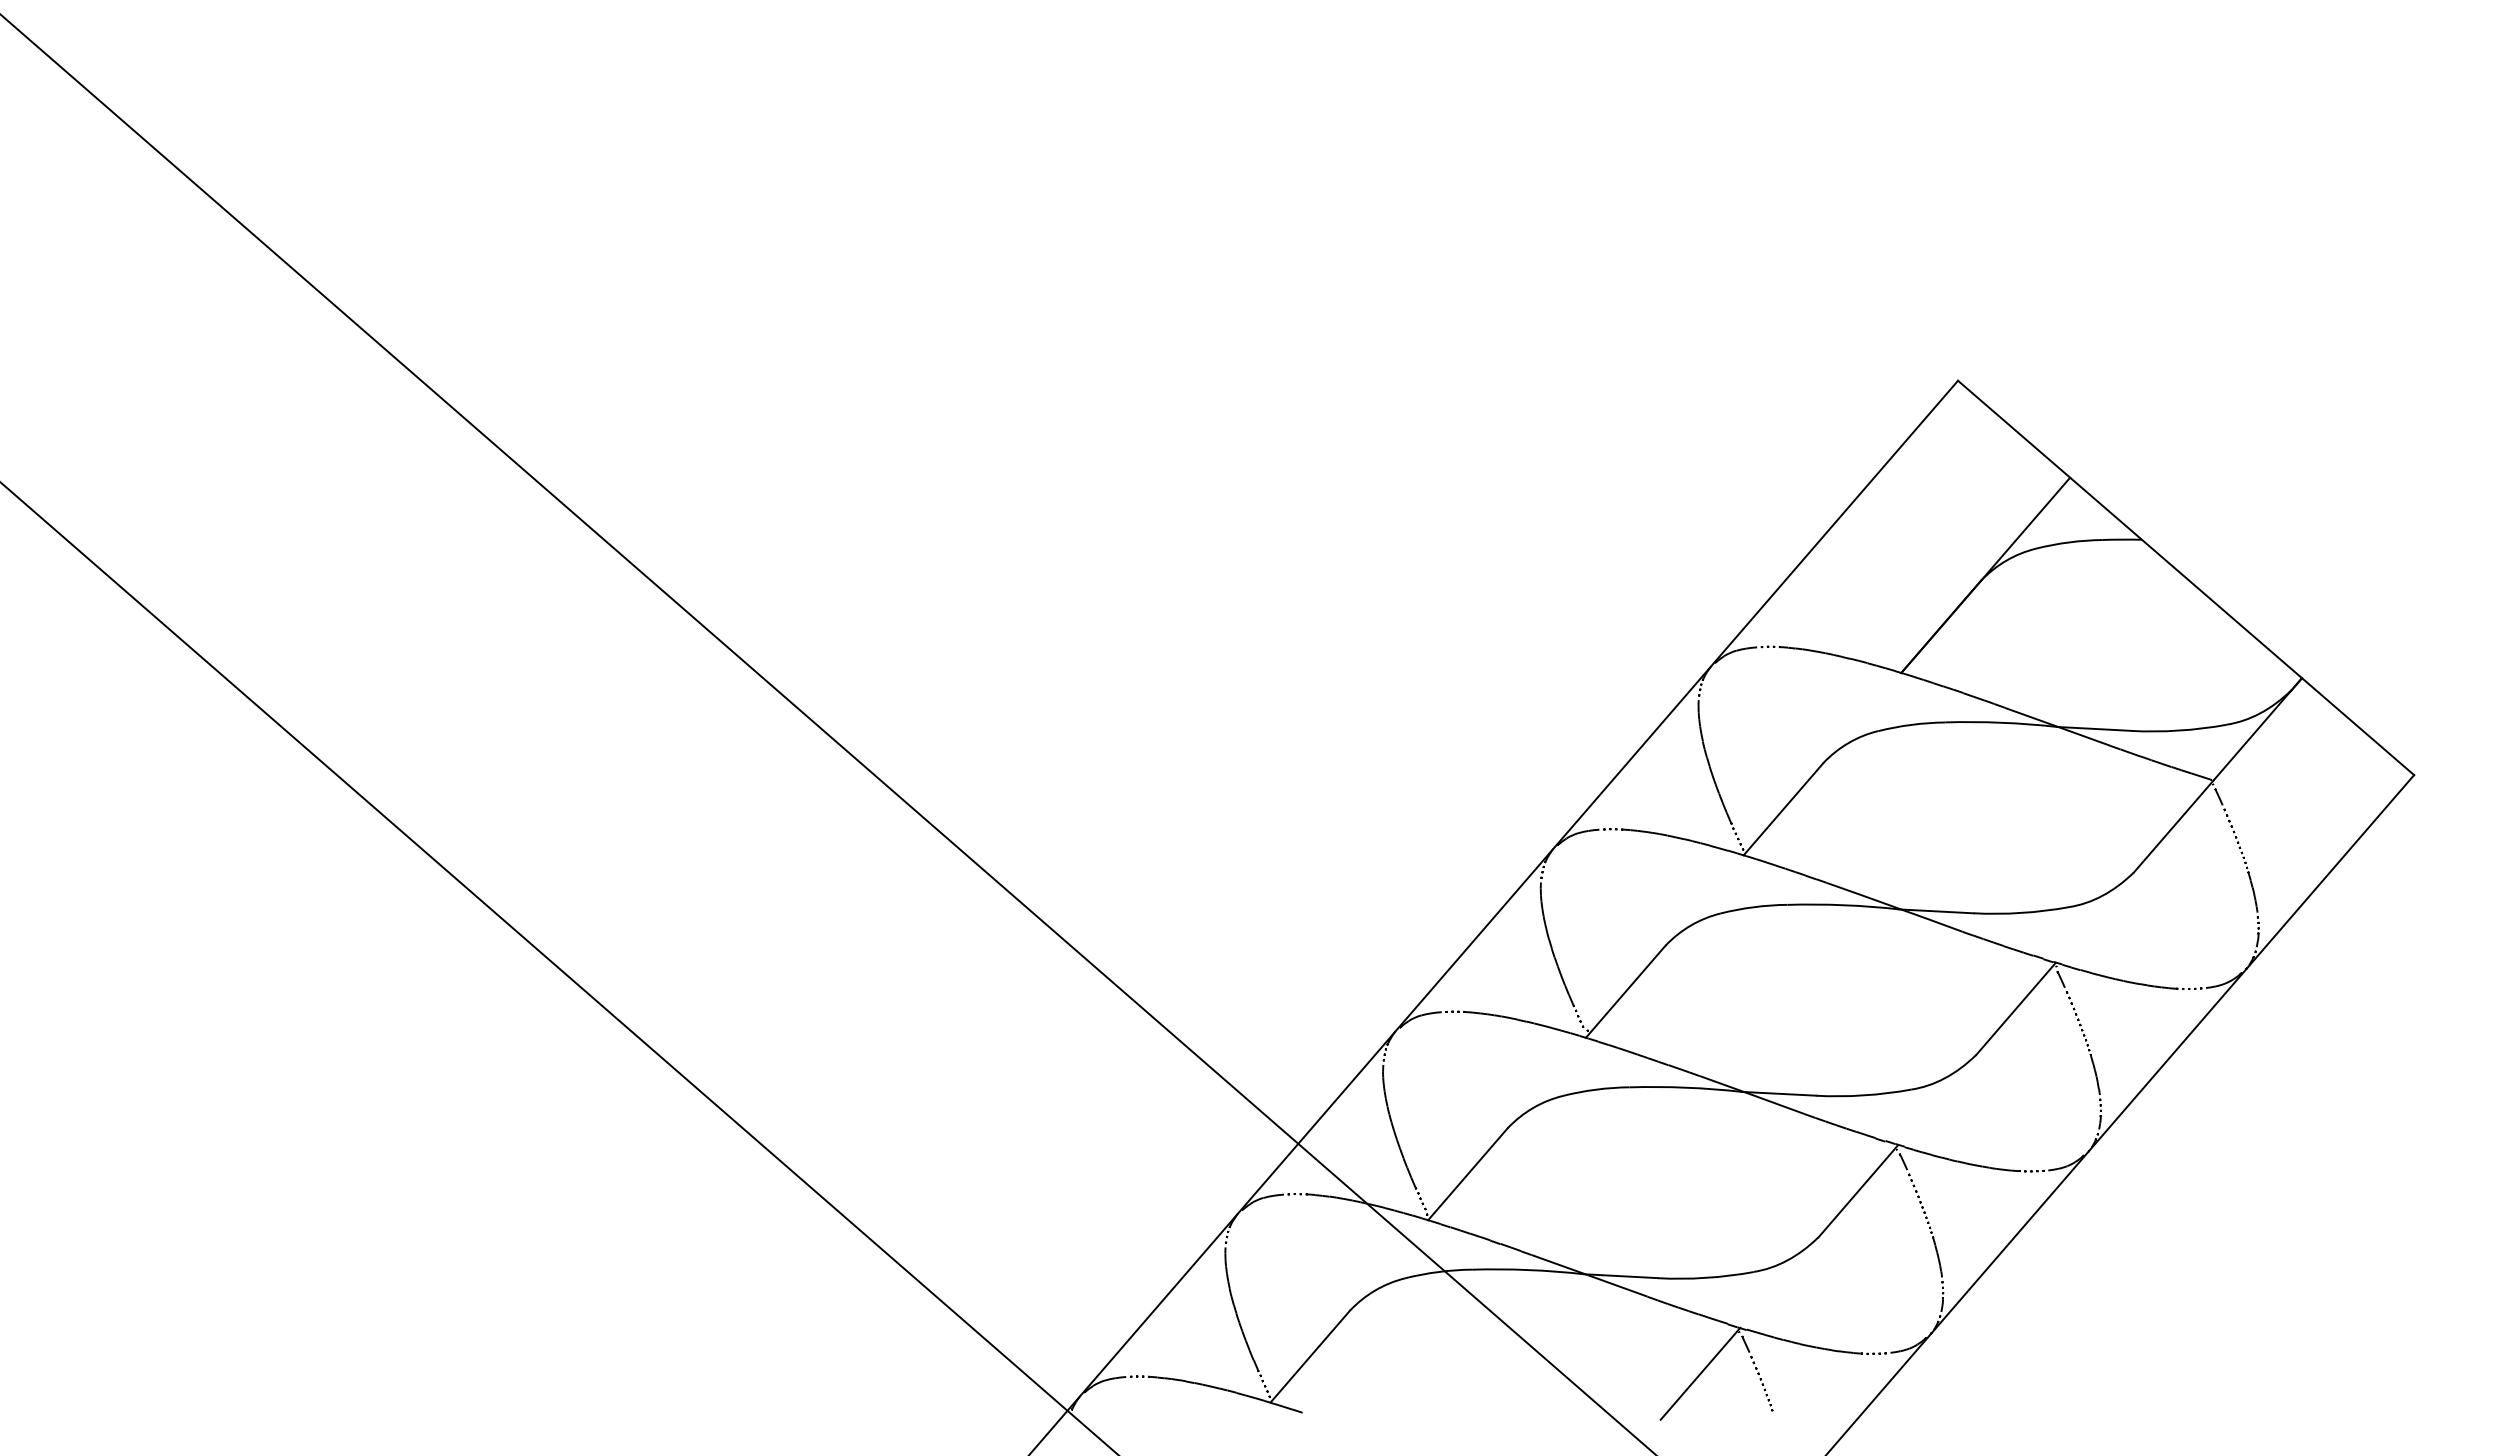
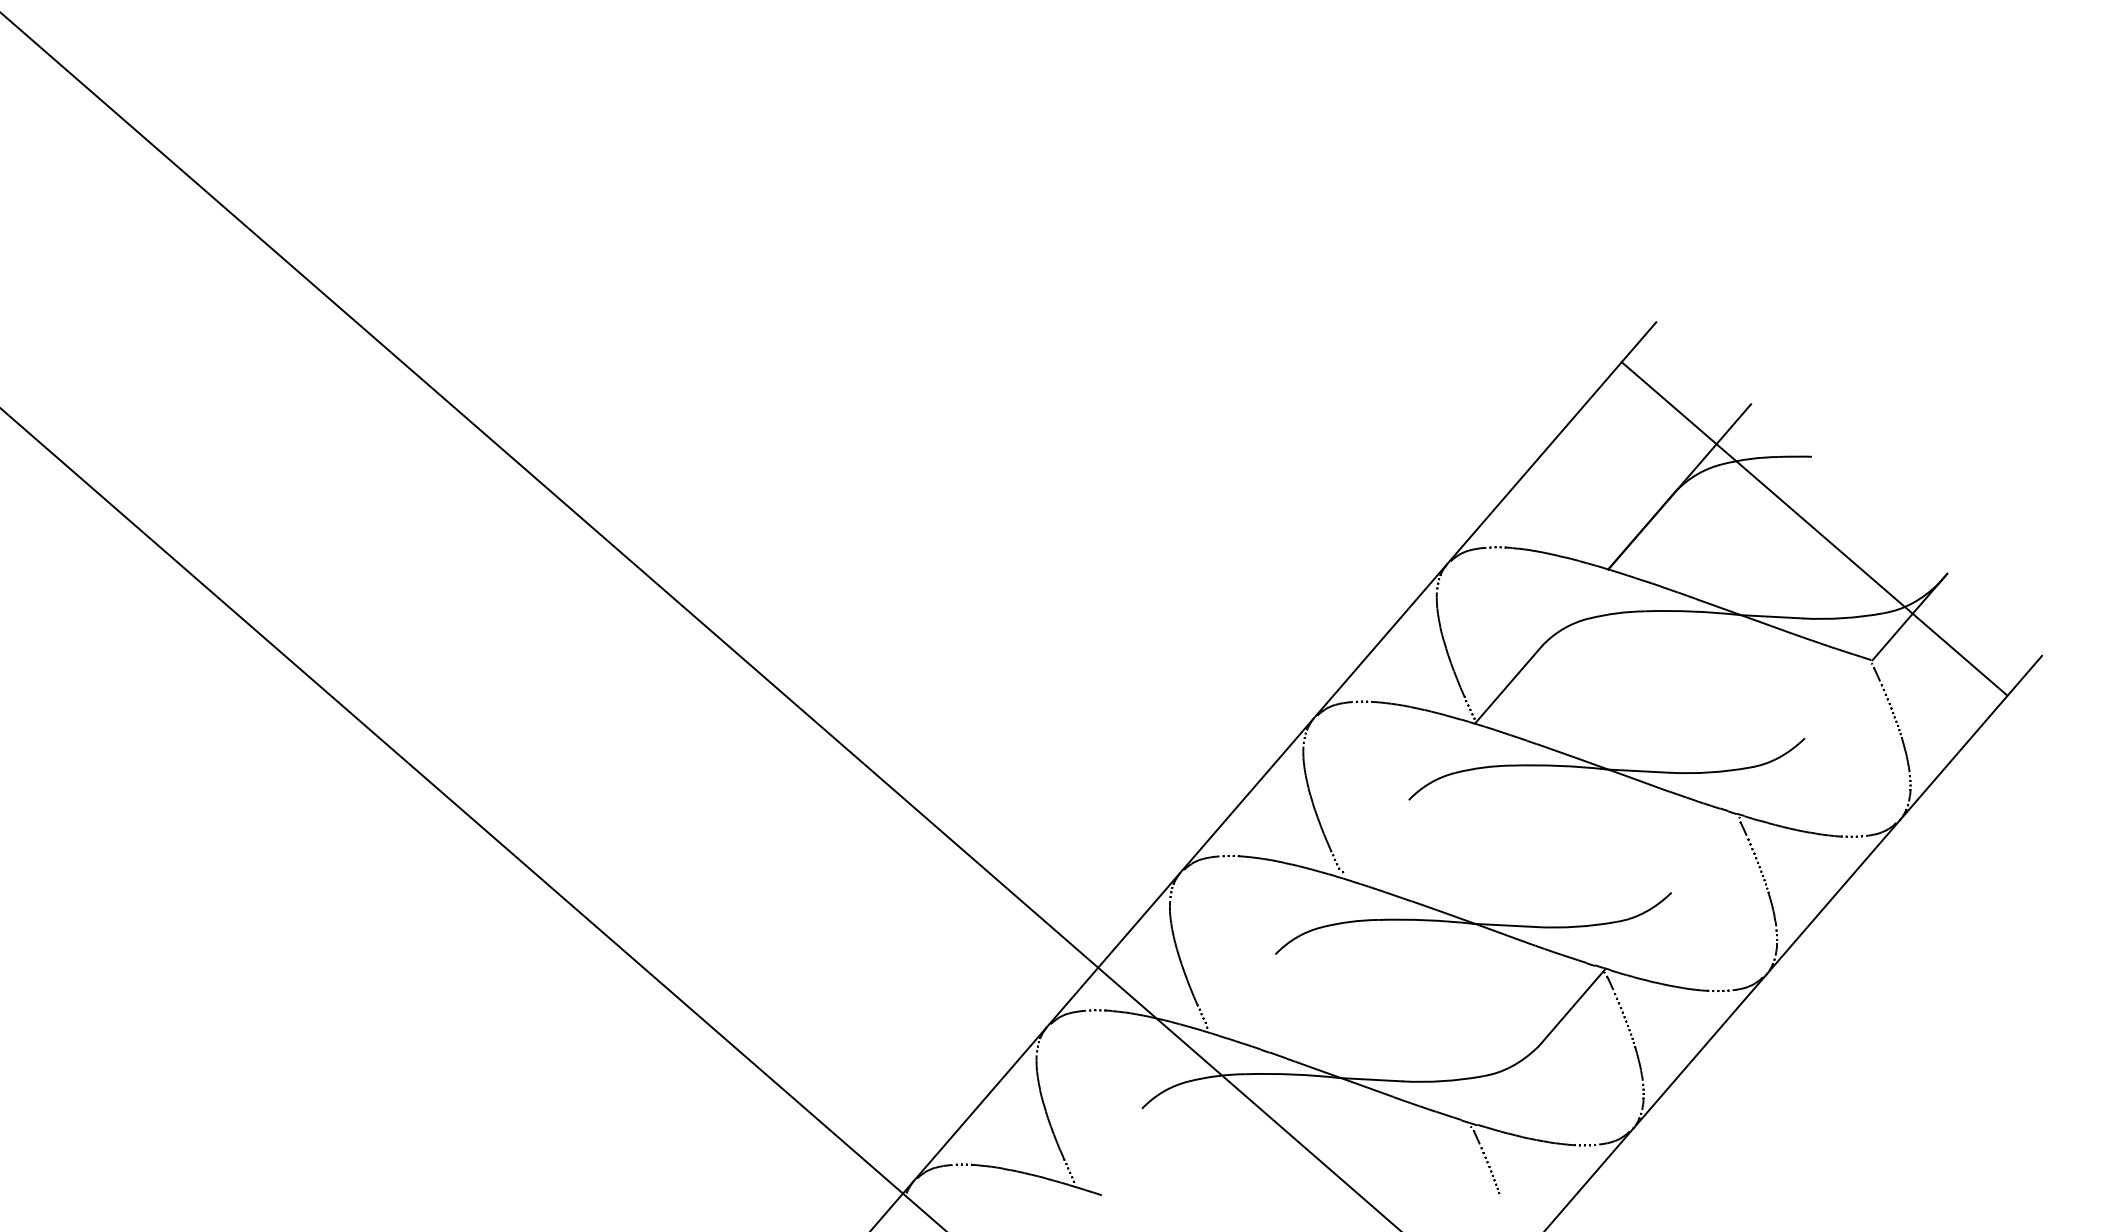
line: (2186, 577) -> (1814, 528), moved
line: (2173, 826) -> (1838, 699), removed
line: (1625, 991) -> (1374, 838), removed
line: (2015, 1008) -> (1704, 853), removed
line: (1467, 1174) -> (1241, 993), removed
line: (1310, 1356) -> (1108, 1147), removed
line: (1700, 1373) -> (1438, 1162), removed

